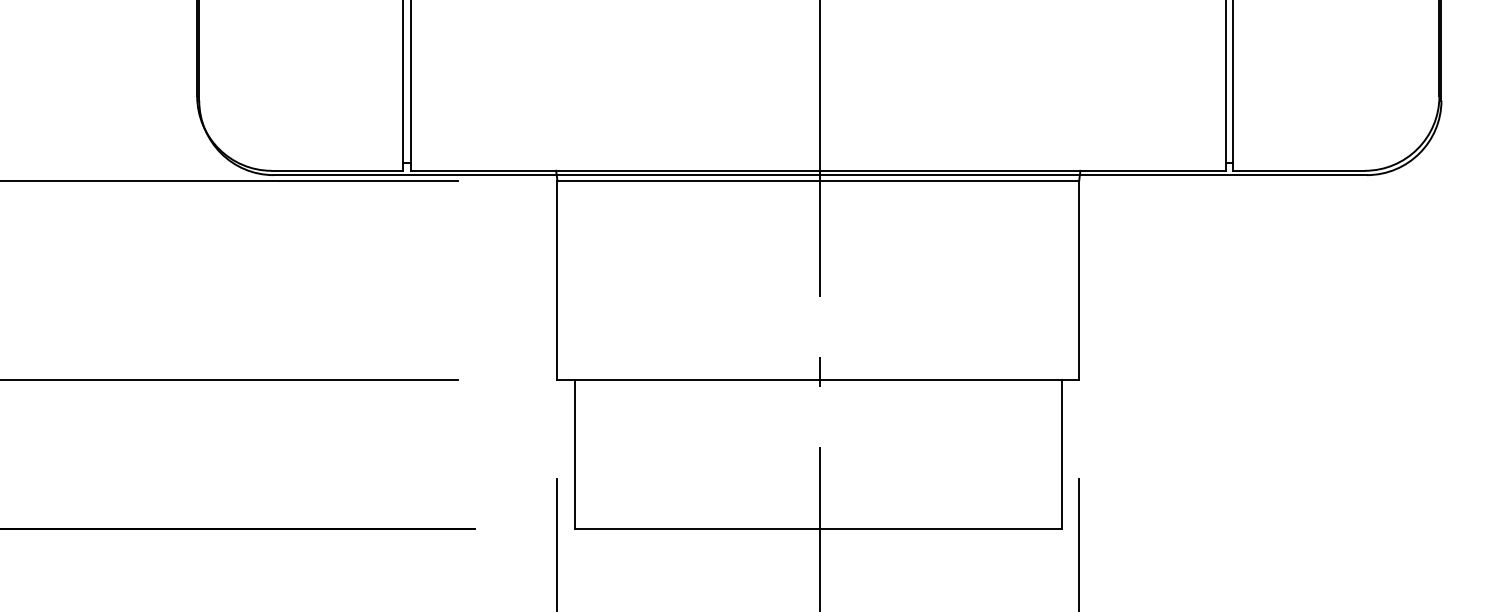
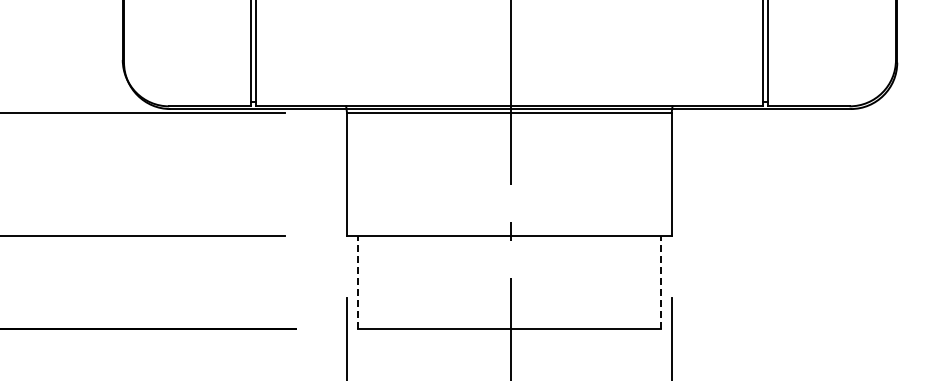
line: (574, 453) -> (357, 282), solid -> dashed
line: (1061, 453) -> (660, 282), solid -> dashed

